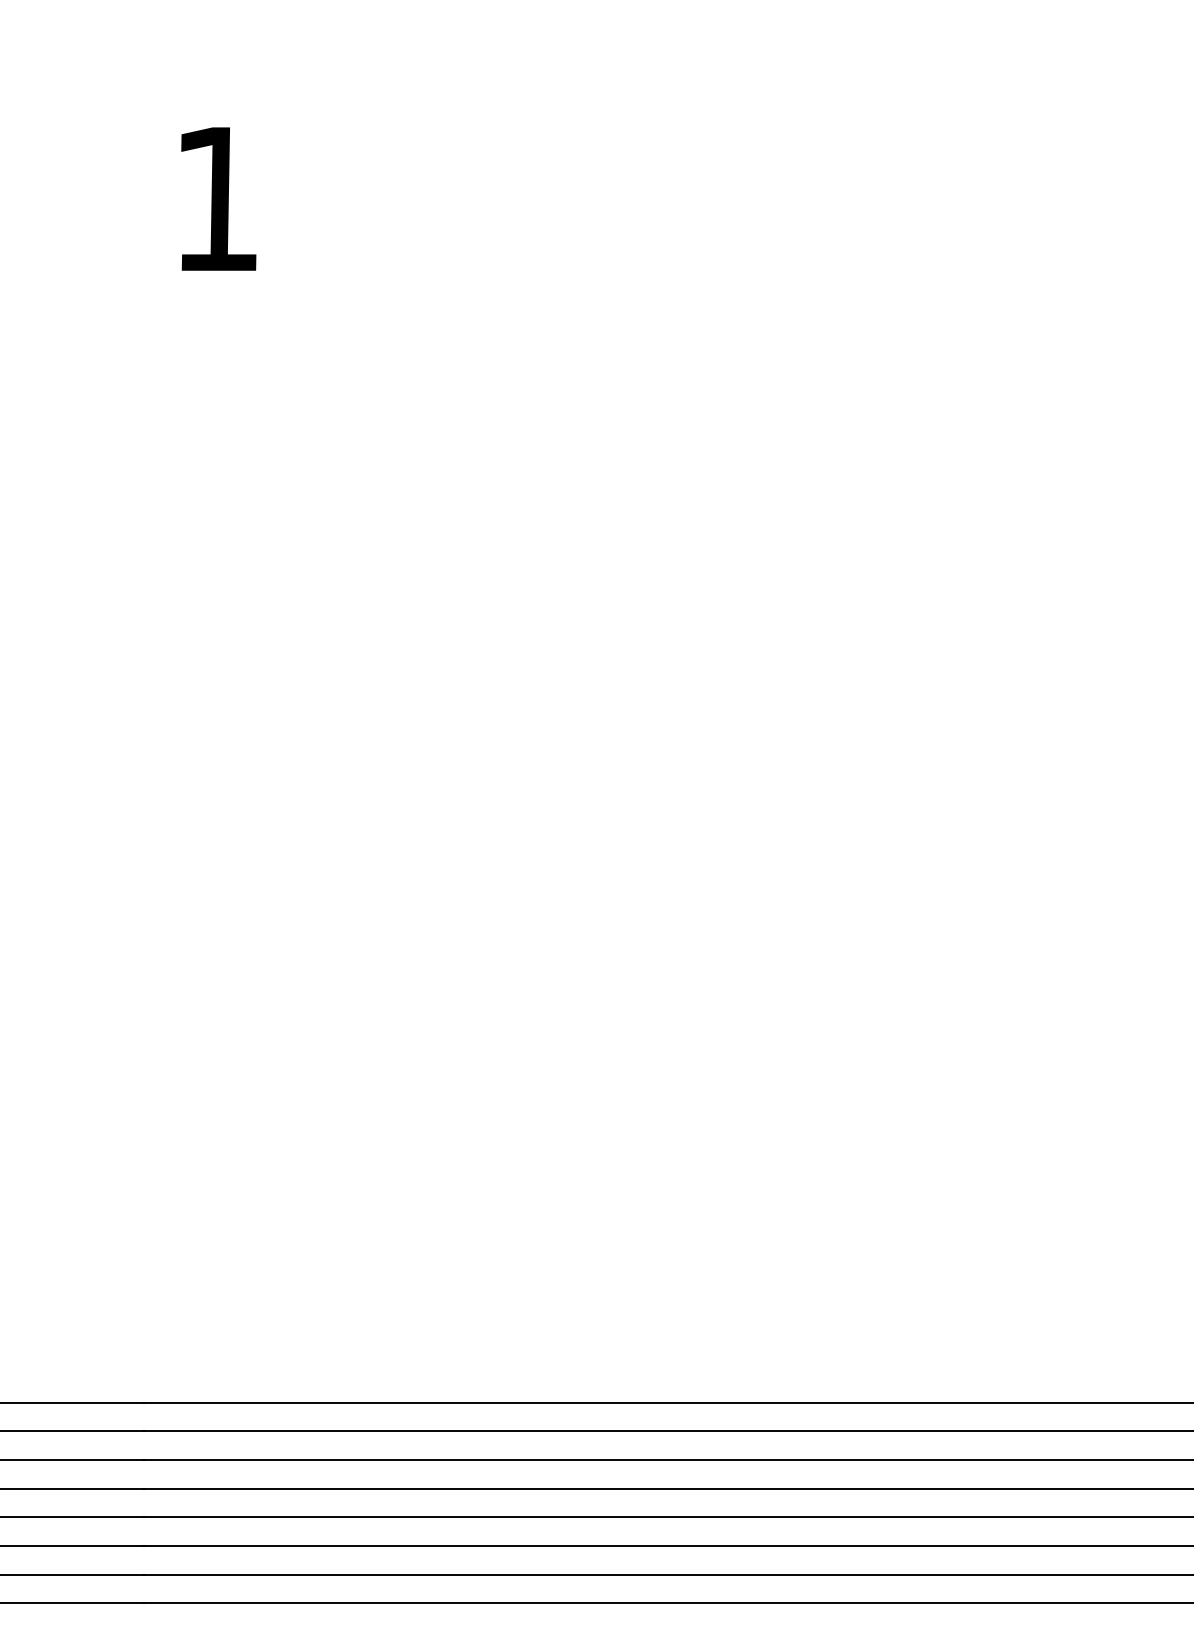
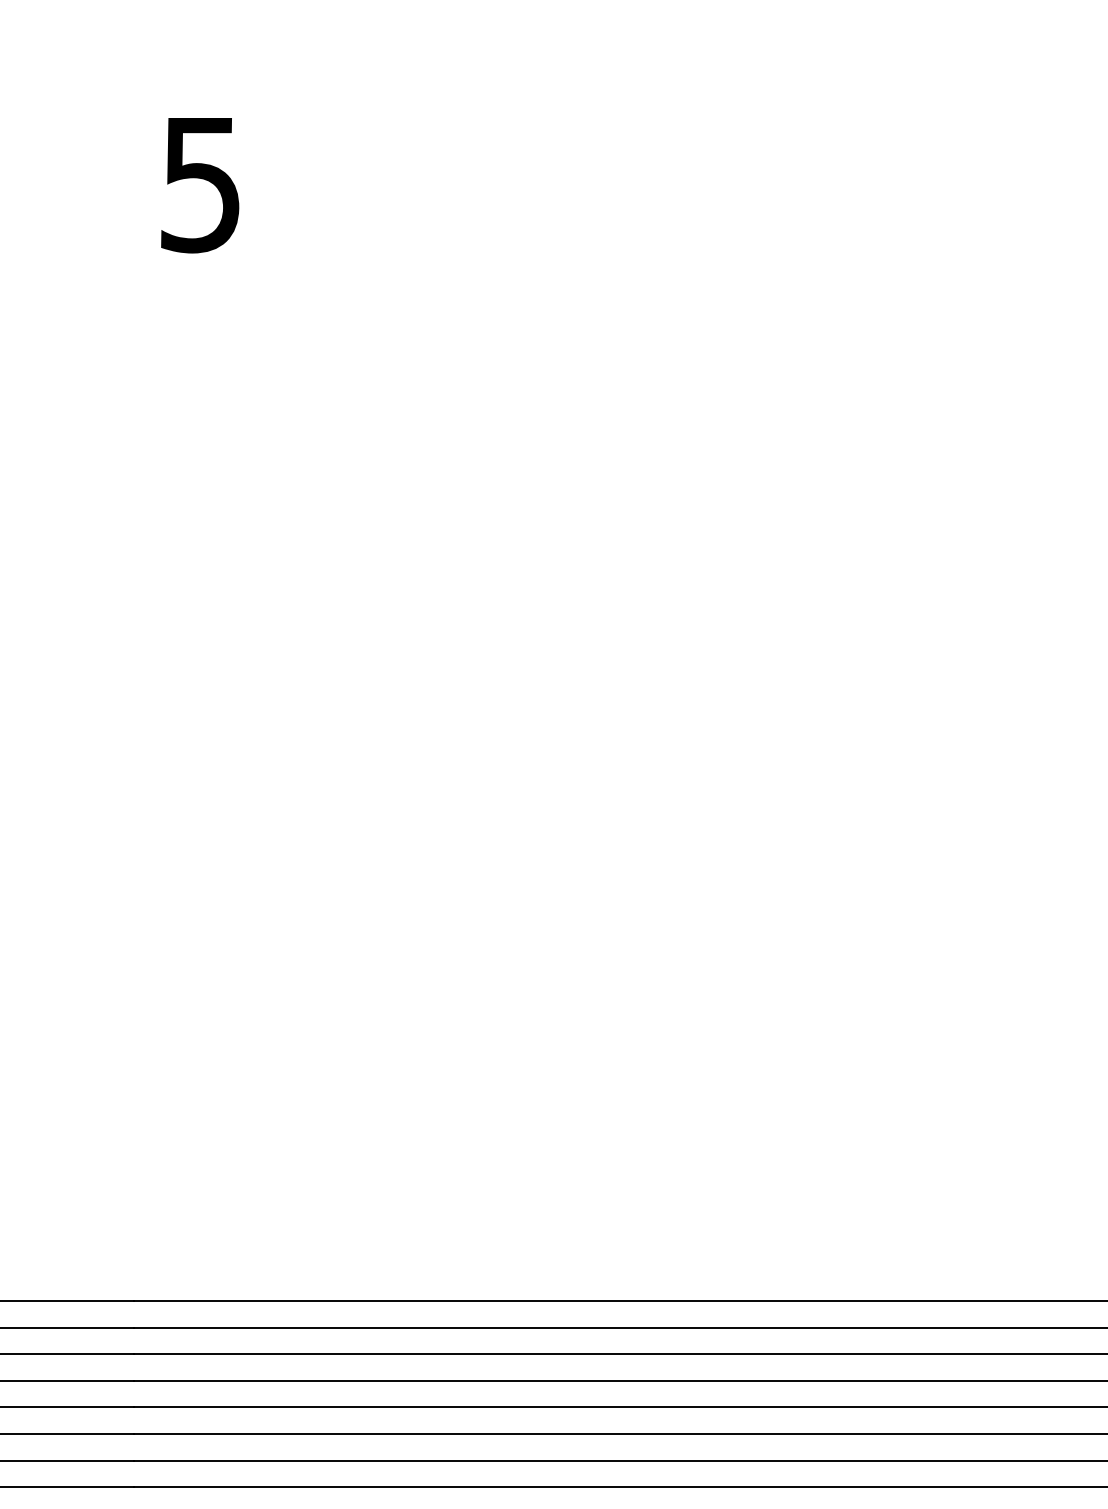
text: (215, 200) -> (200, 185), 1 -> 5

